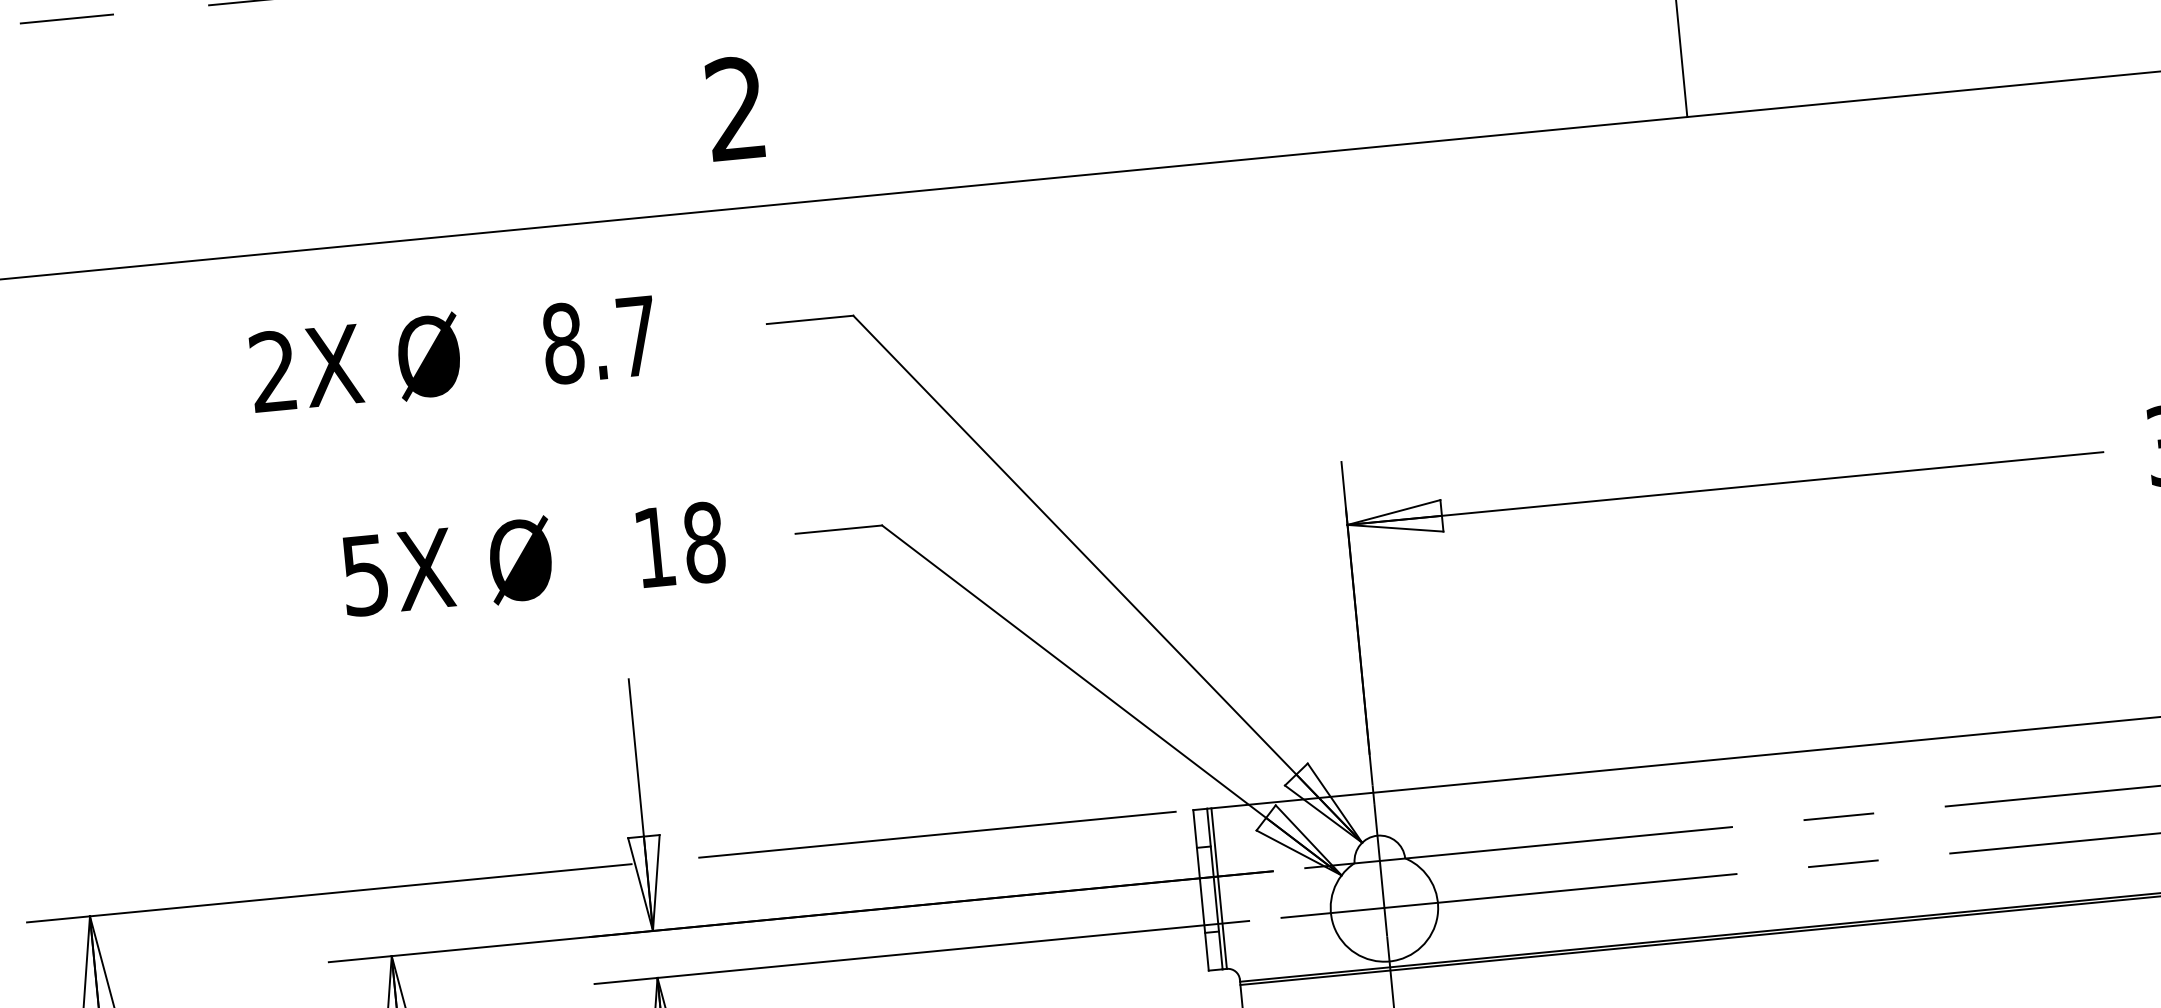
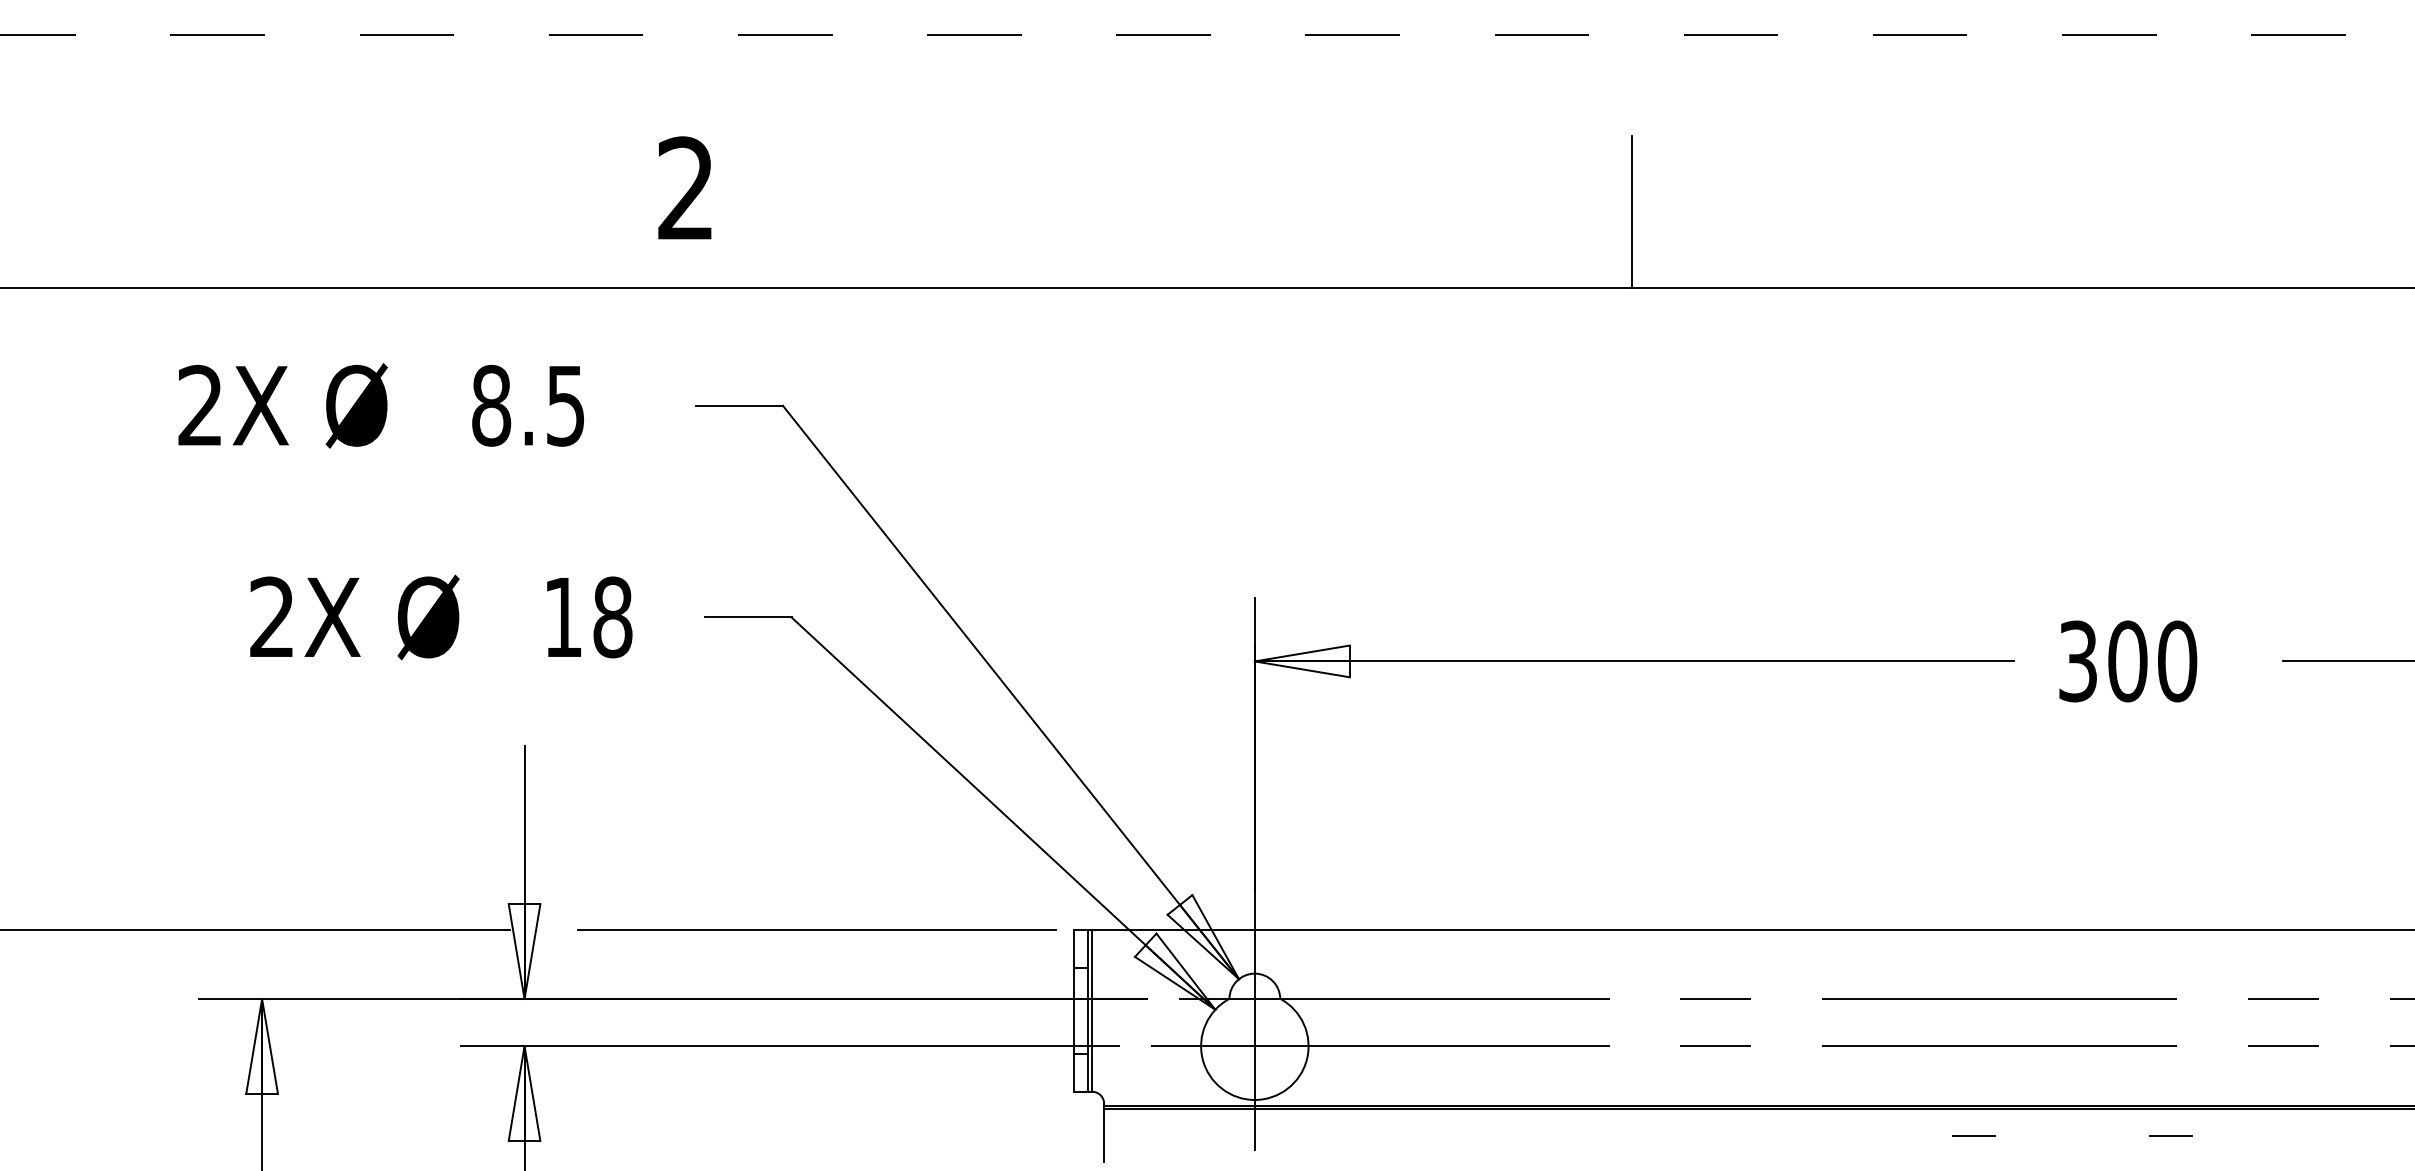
text: (636, 337) -> (565, 406), 8.7 -> 8.5
text: (364, 575) -> (271, 617), 5X -> 2X
line: (2108, 927) -> (1973, 1135), added

